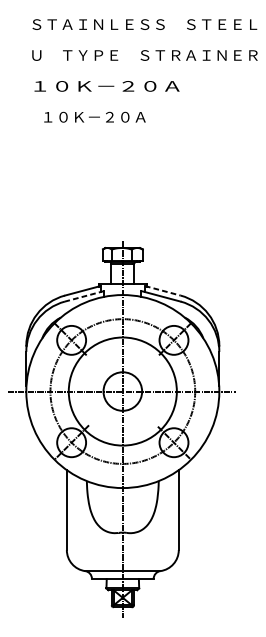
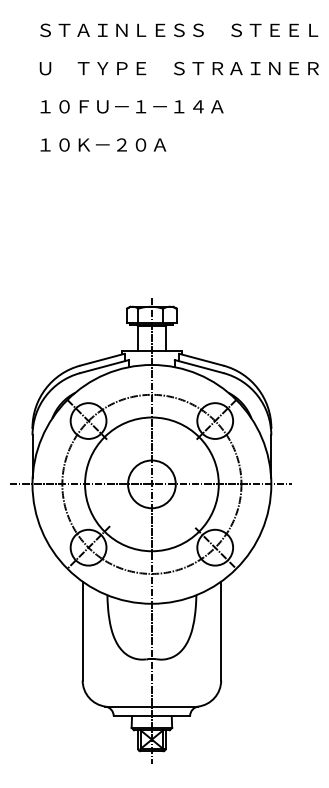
text: (106, 86) -> (131, 106), １０Ｋ－２０Ａ -> １０ＦＵ－１－１４Ａ
text: (95, 116) -> (103, 144), moved
line: (162, 290) -> (201, 359), dashed -> solid
line: (84, 296) -> (104, 366), dashed -> solid

